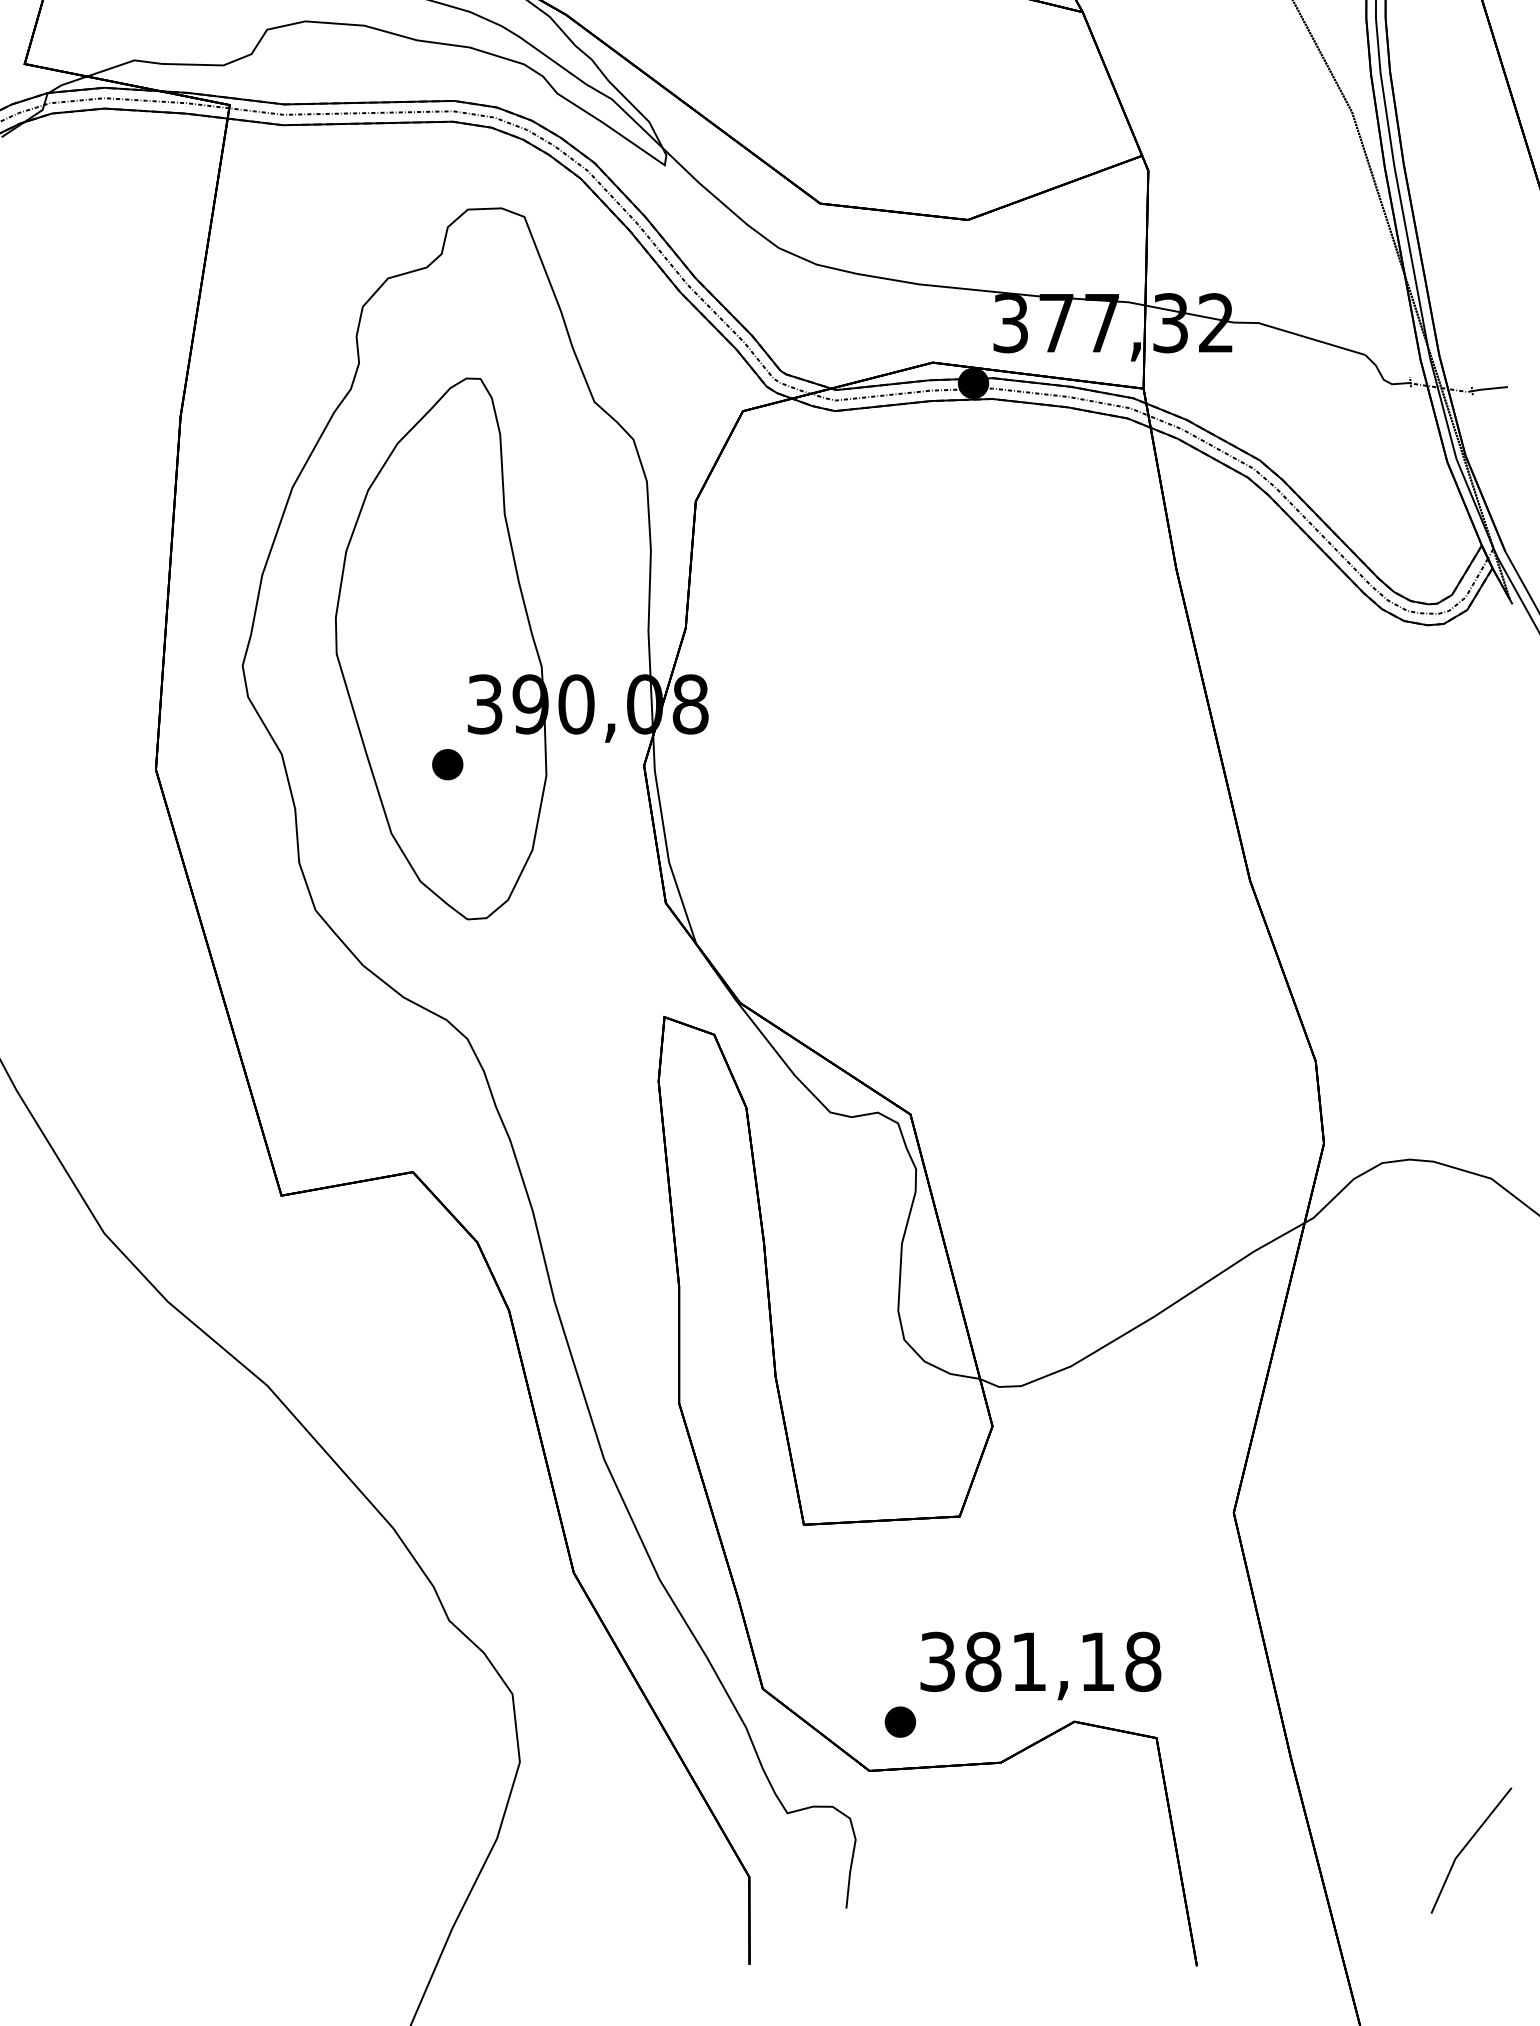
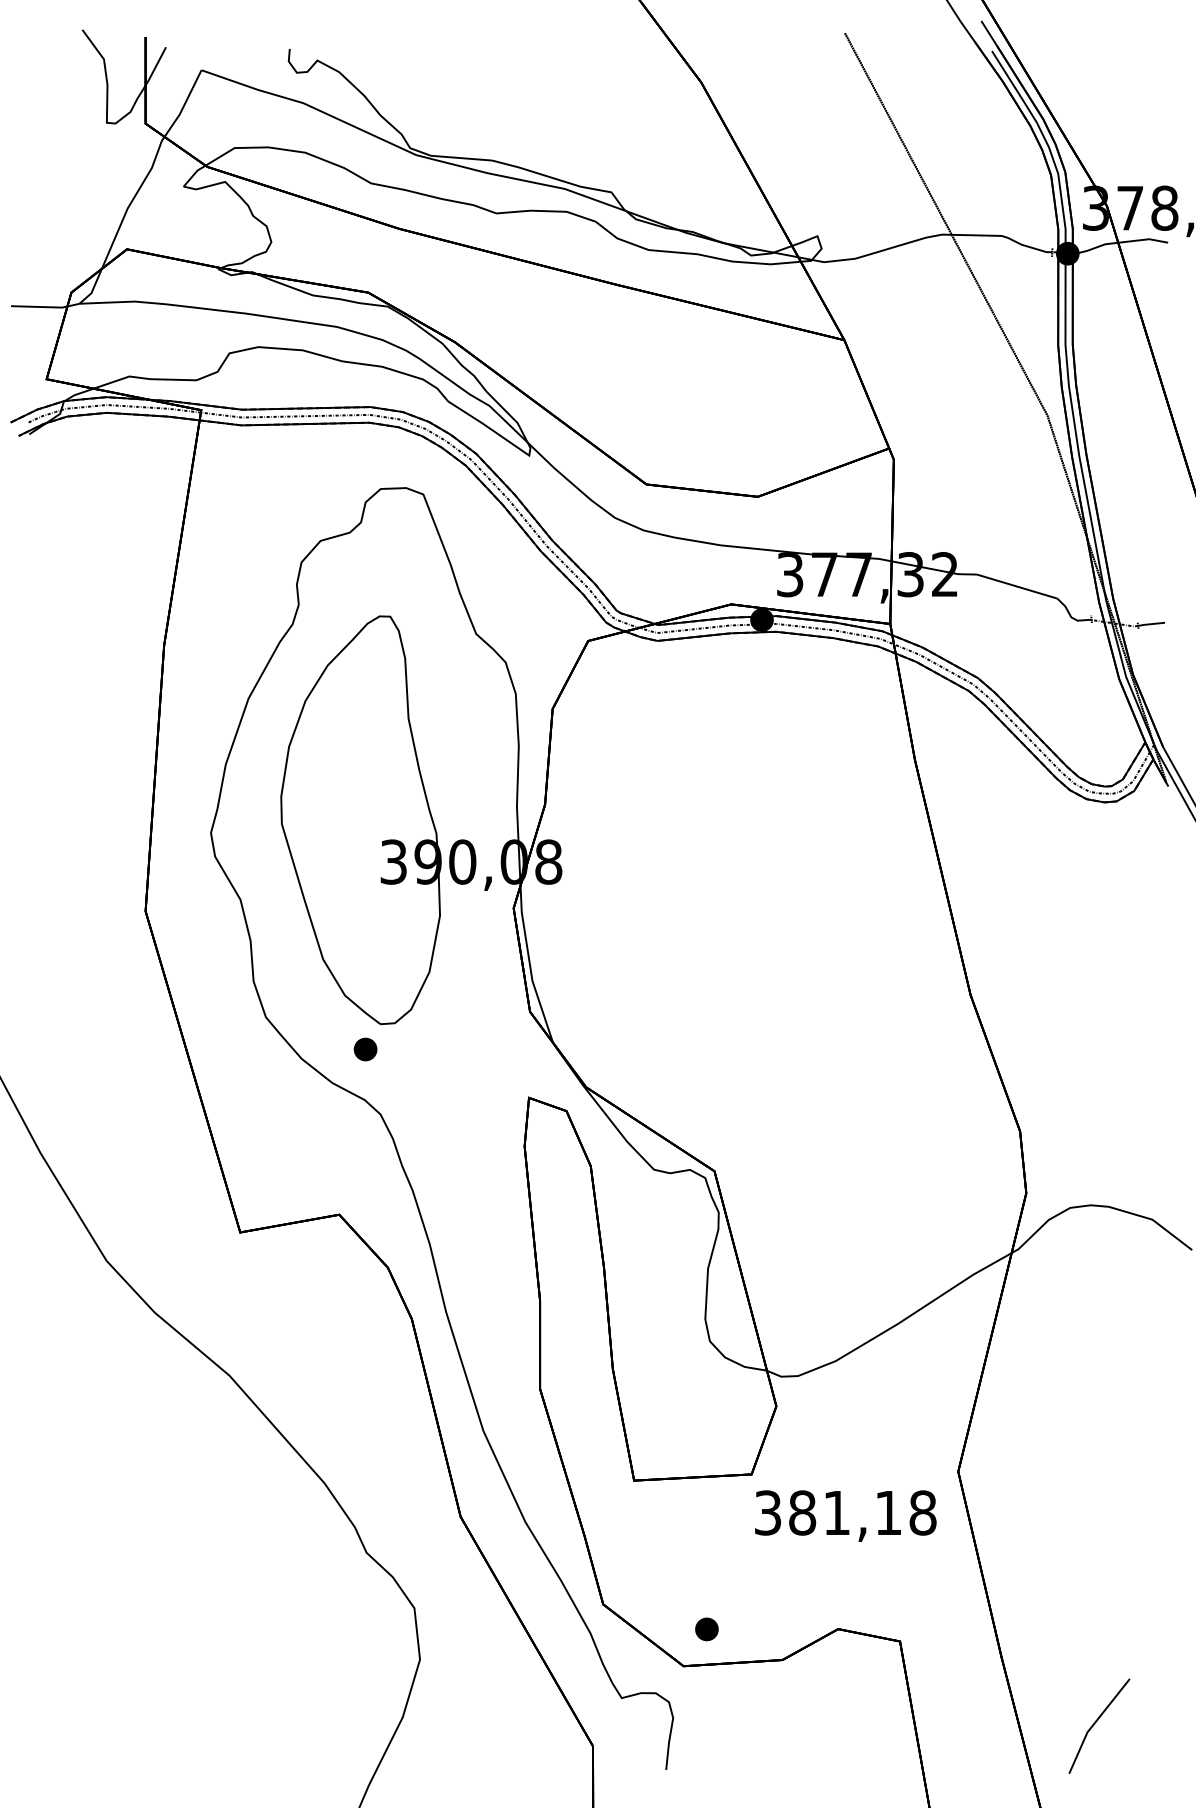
part: (447, 764) -> (365, 1049), moved
text: (1040, 1665) -> (845, 1515), moved
line: (1467, 1845) -> (1096, 1722), moved

